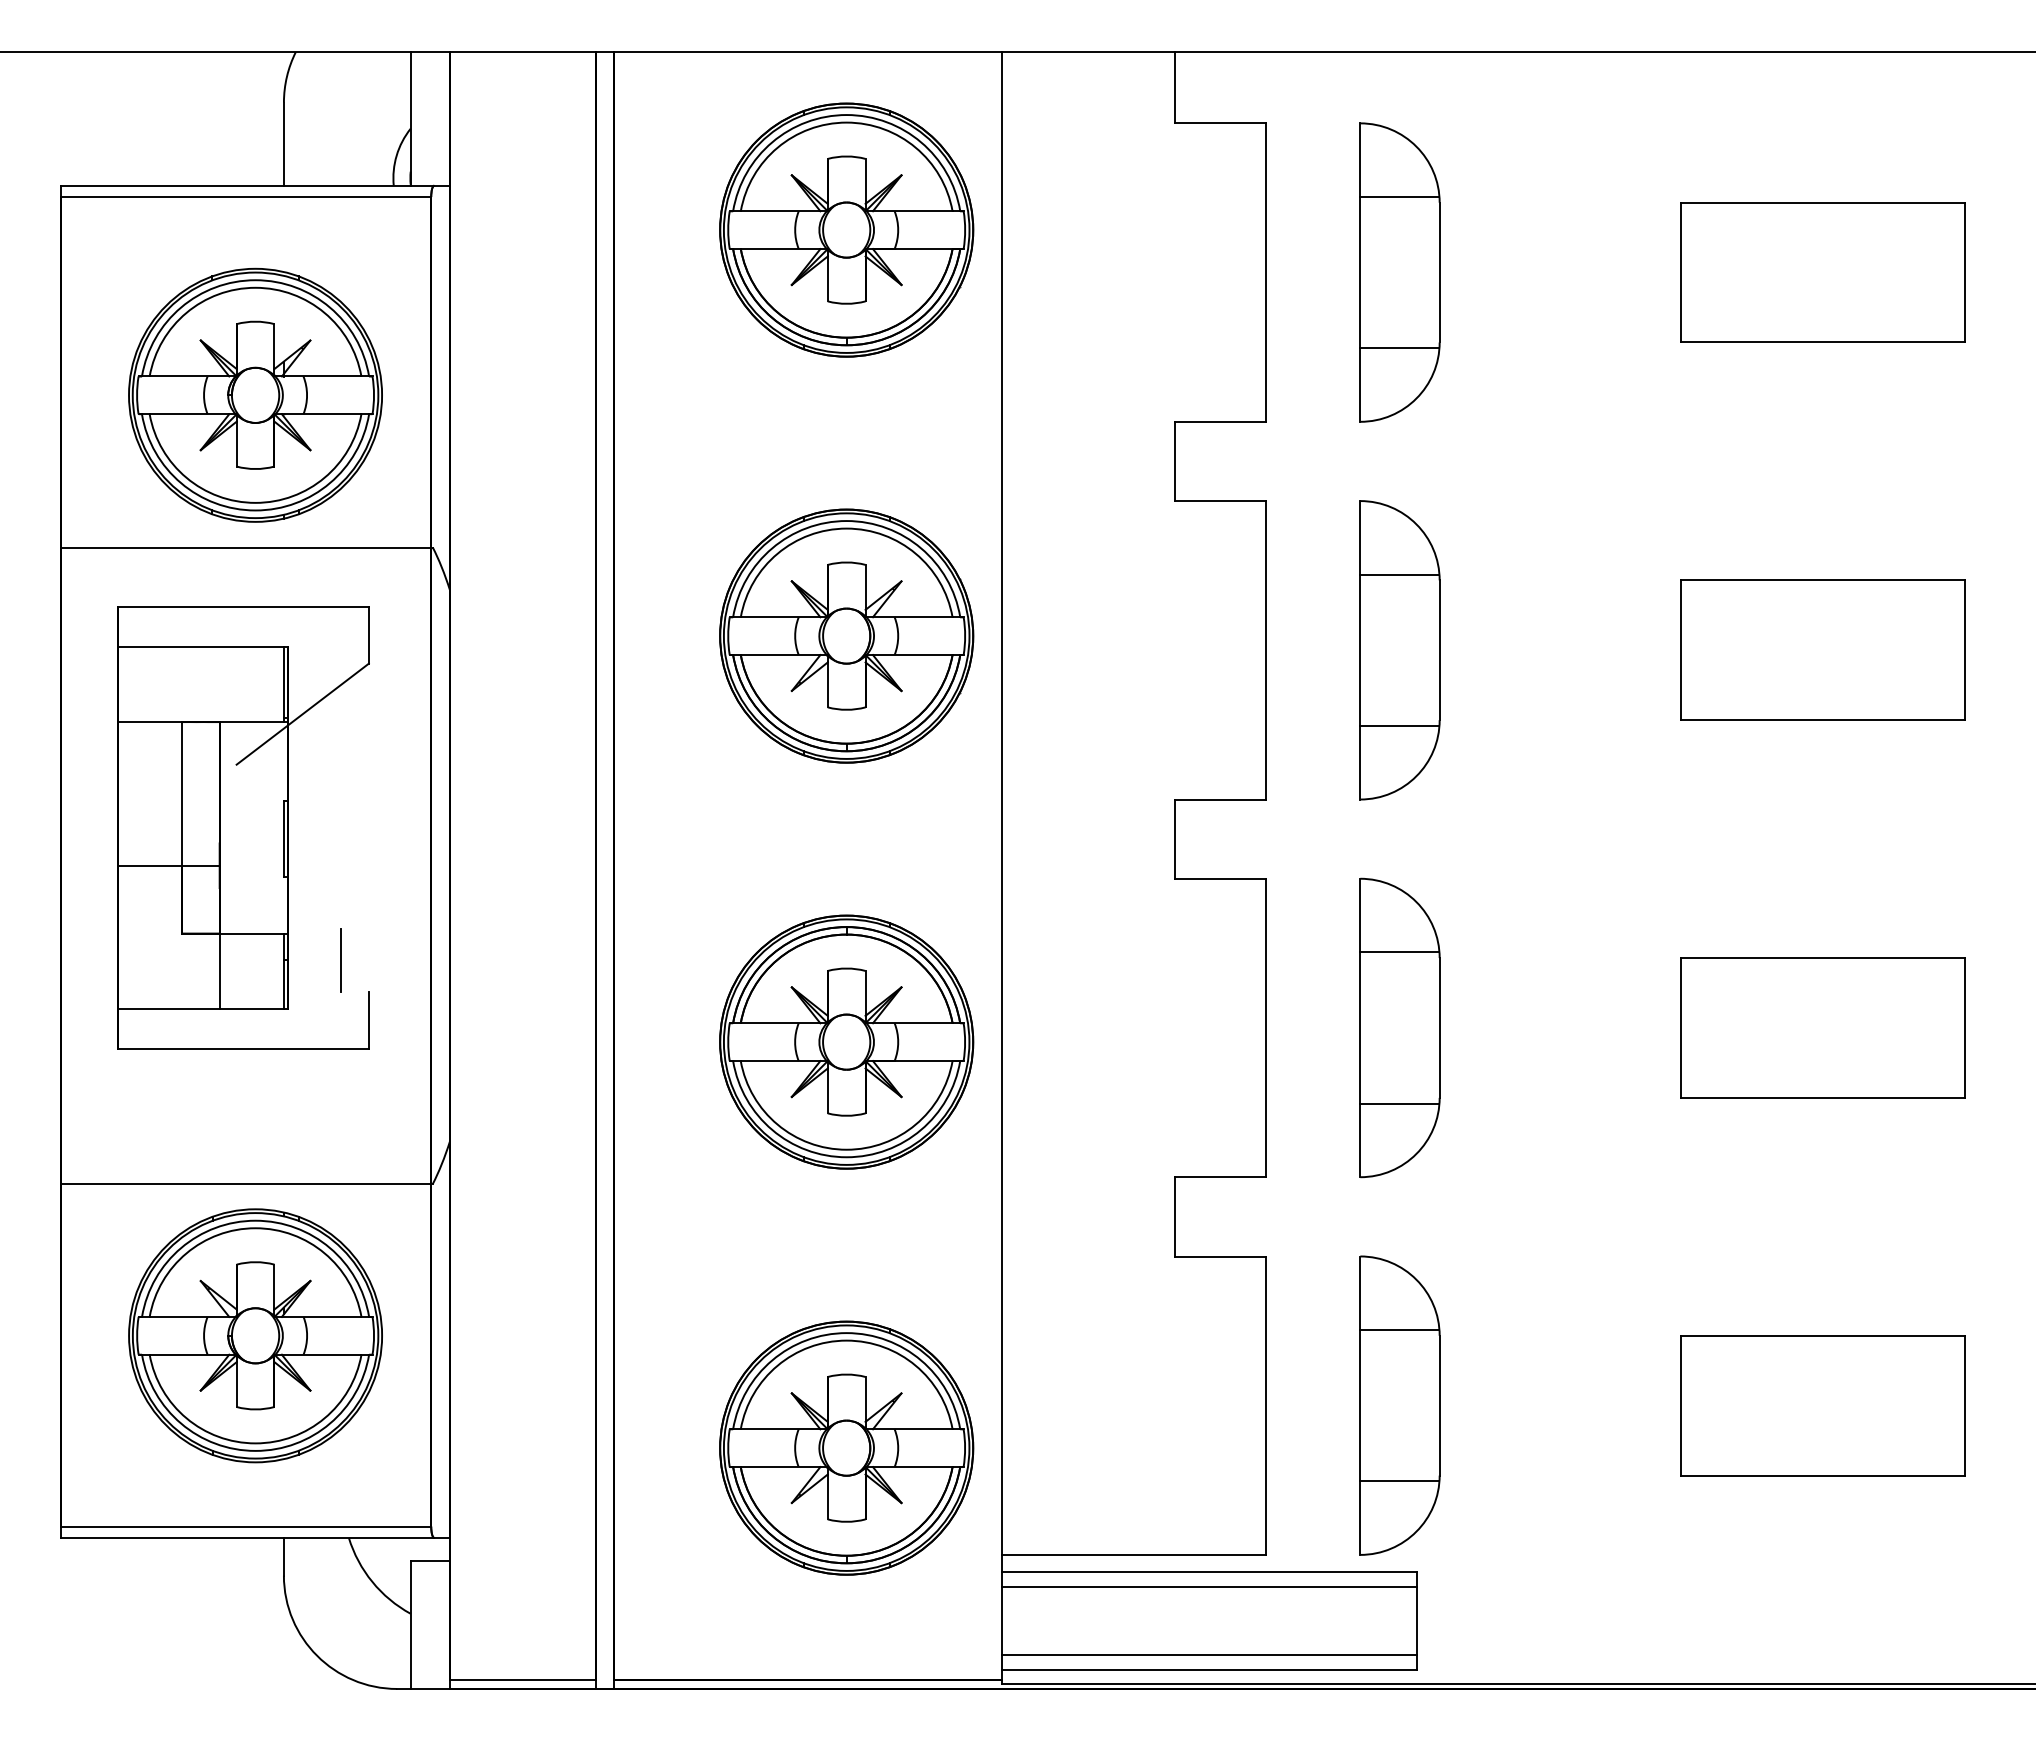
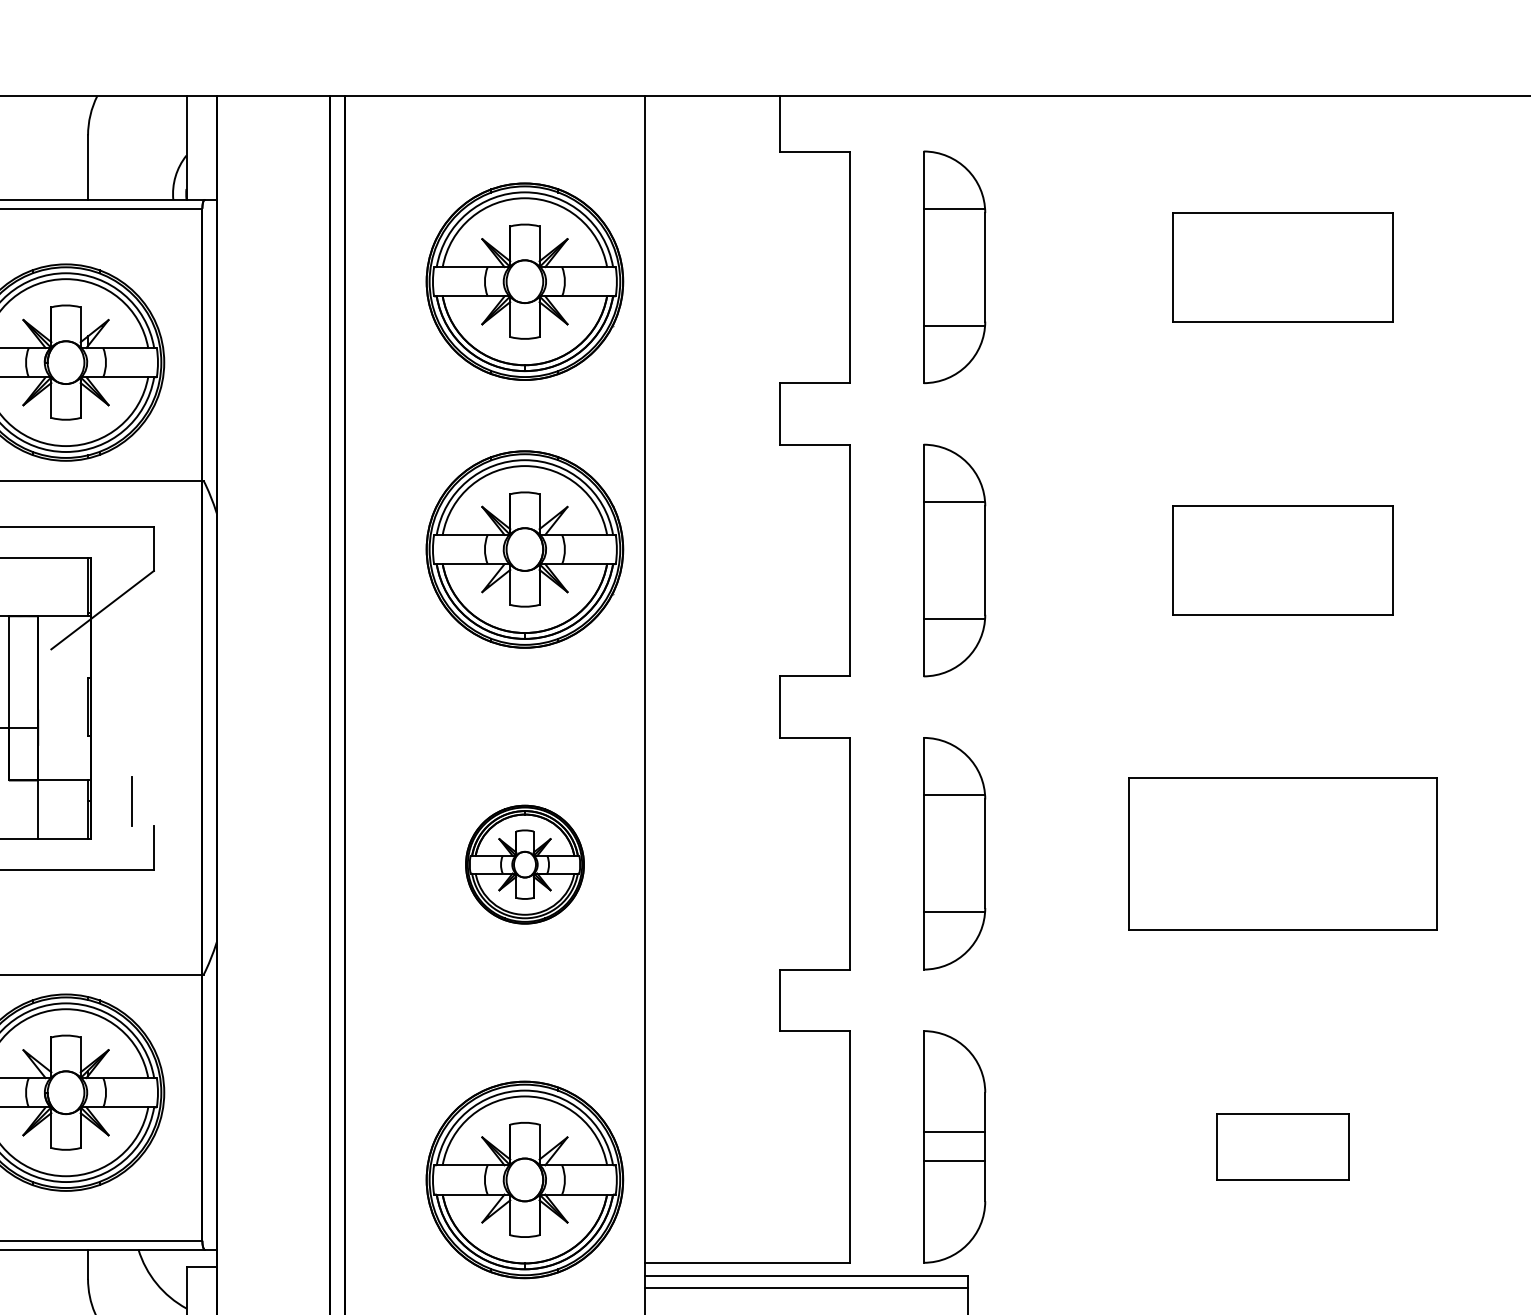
part: (846, 229) -> (524, 281), moved
part: (1822, 1027) -> (1282, 853), size x1.4
part: (846, 1041) -> (524, 864), size x0.6
line: (1399, 1330) -> (954, 1132), moved
part: (1822, 1405) -> (1282, 1146), size x0.6
line: (1399, 1481) -> (954, 1161), moved

